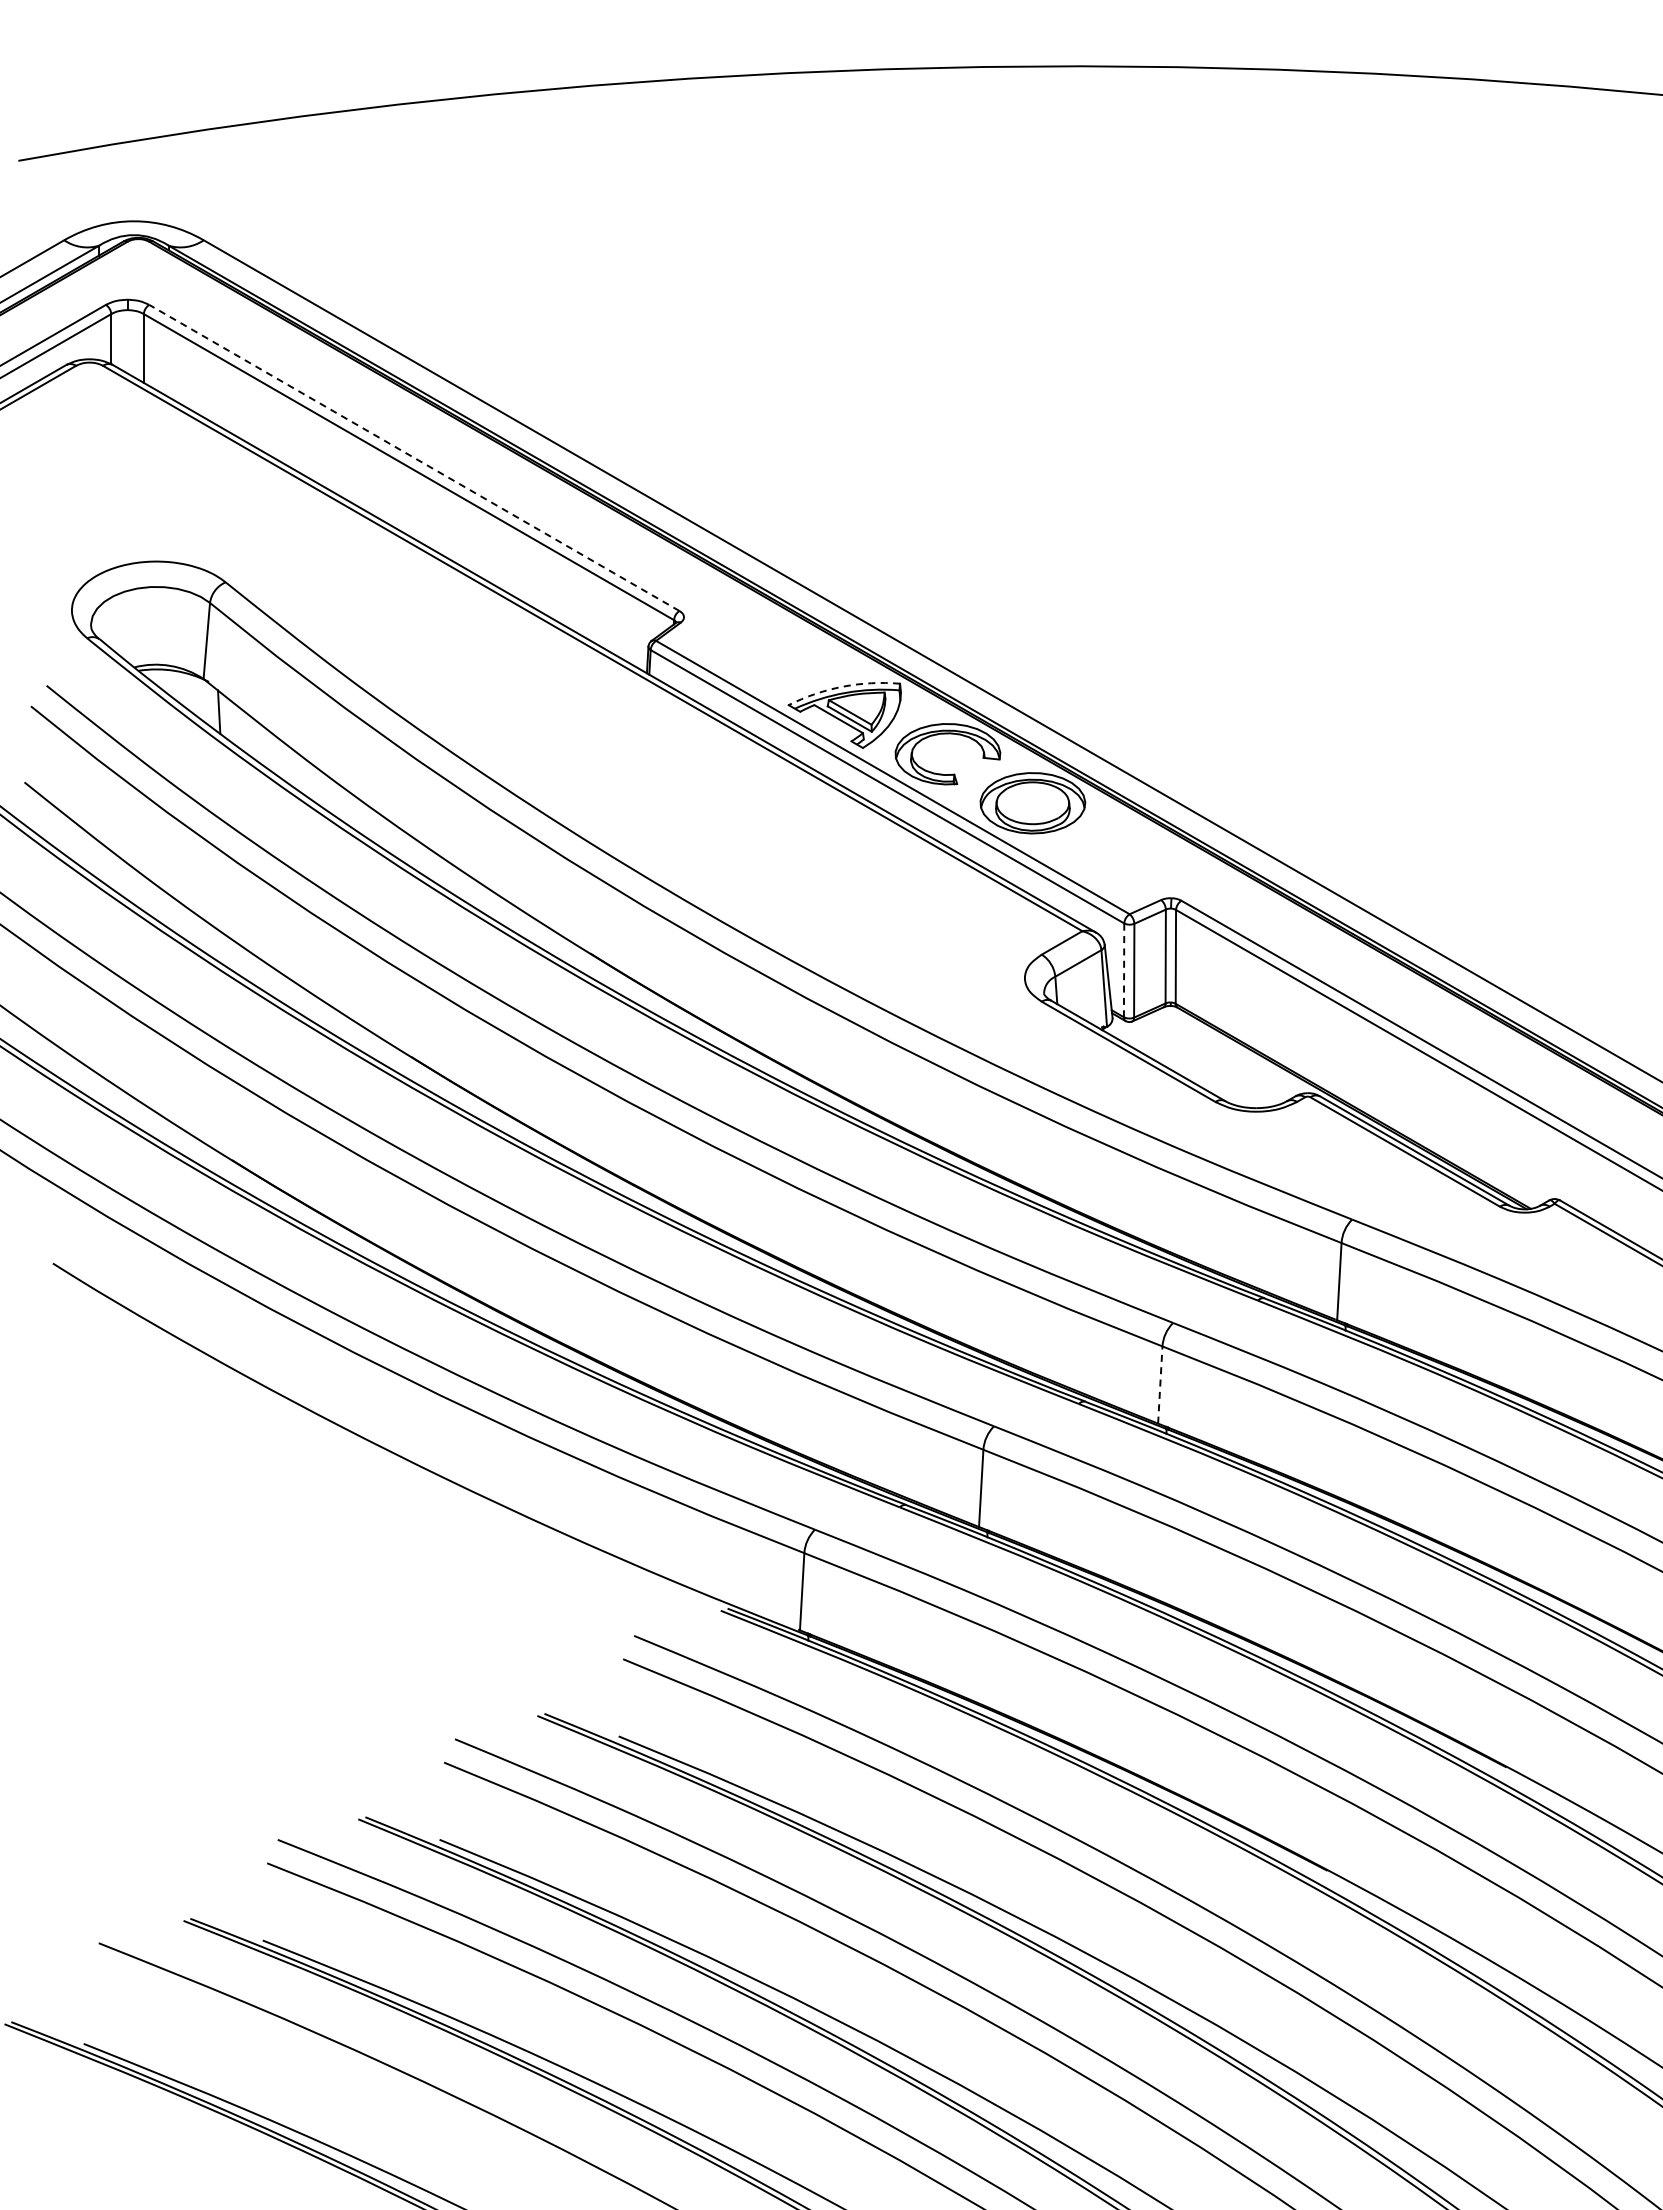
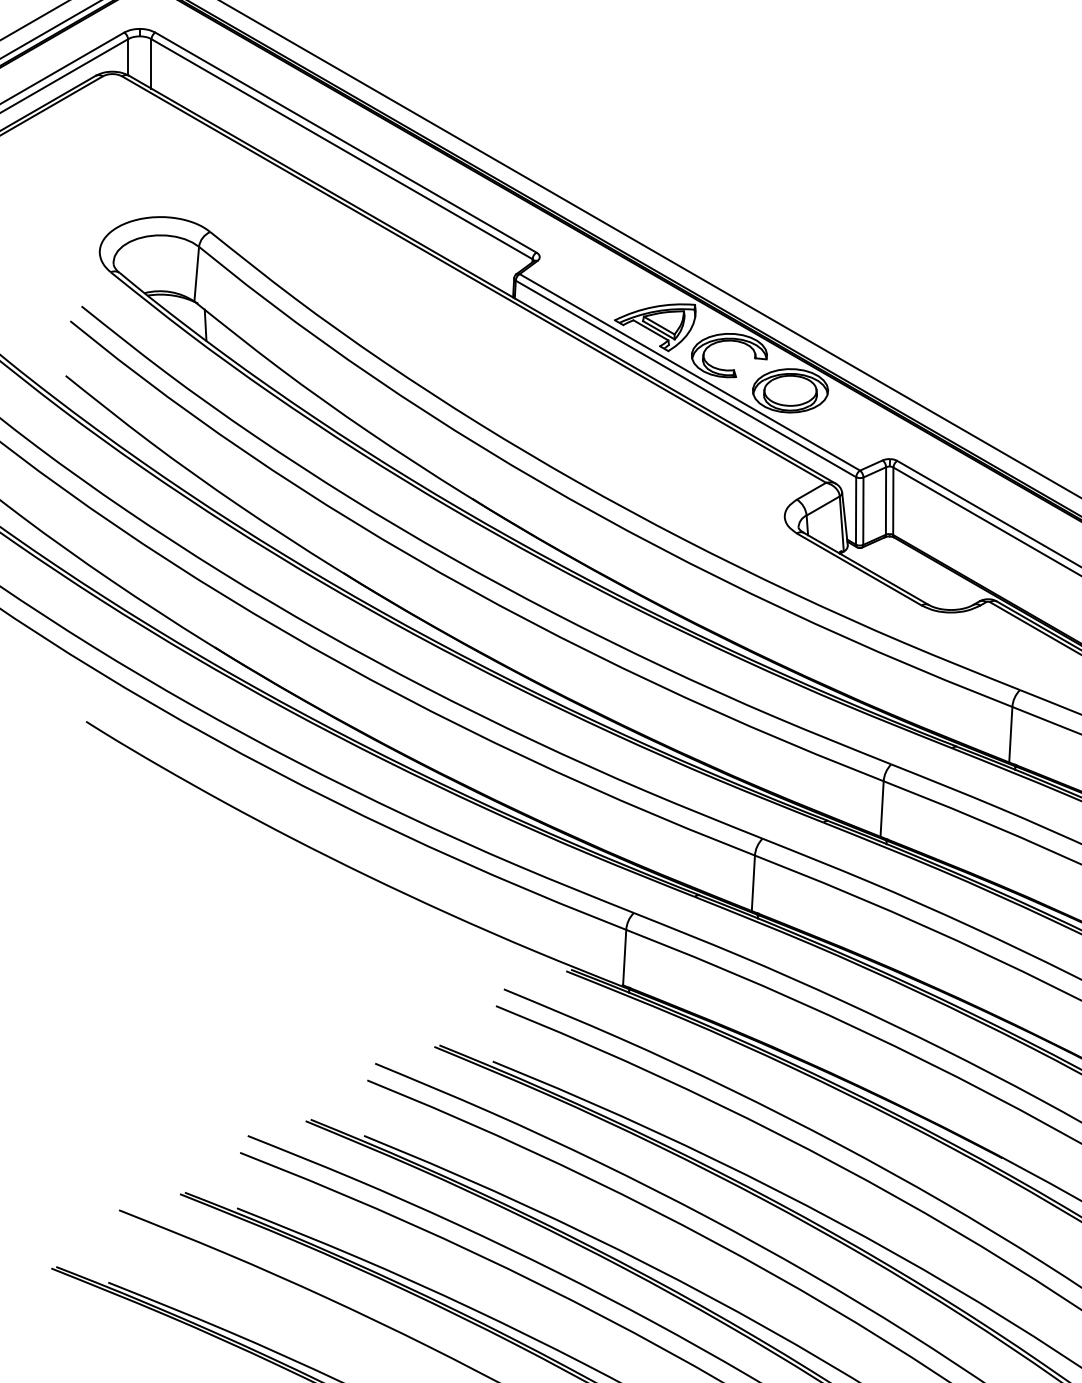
line: (413, 457) -> (345, 142), dashed -> solid
arc: (842, 686) -> (653, 306), dashed -> solid
line: (1124, 970) -> (856, 511), dashed -> solid
line: (1160, 1385) -> (882, 809), dashed -> solid

